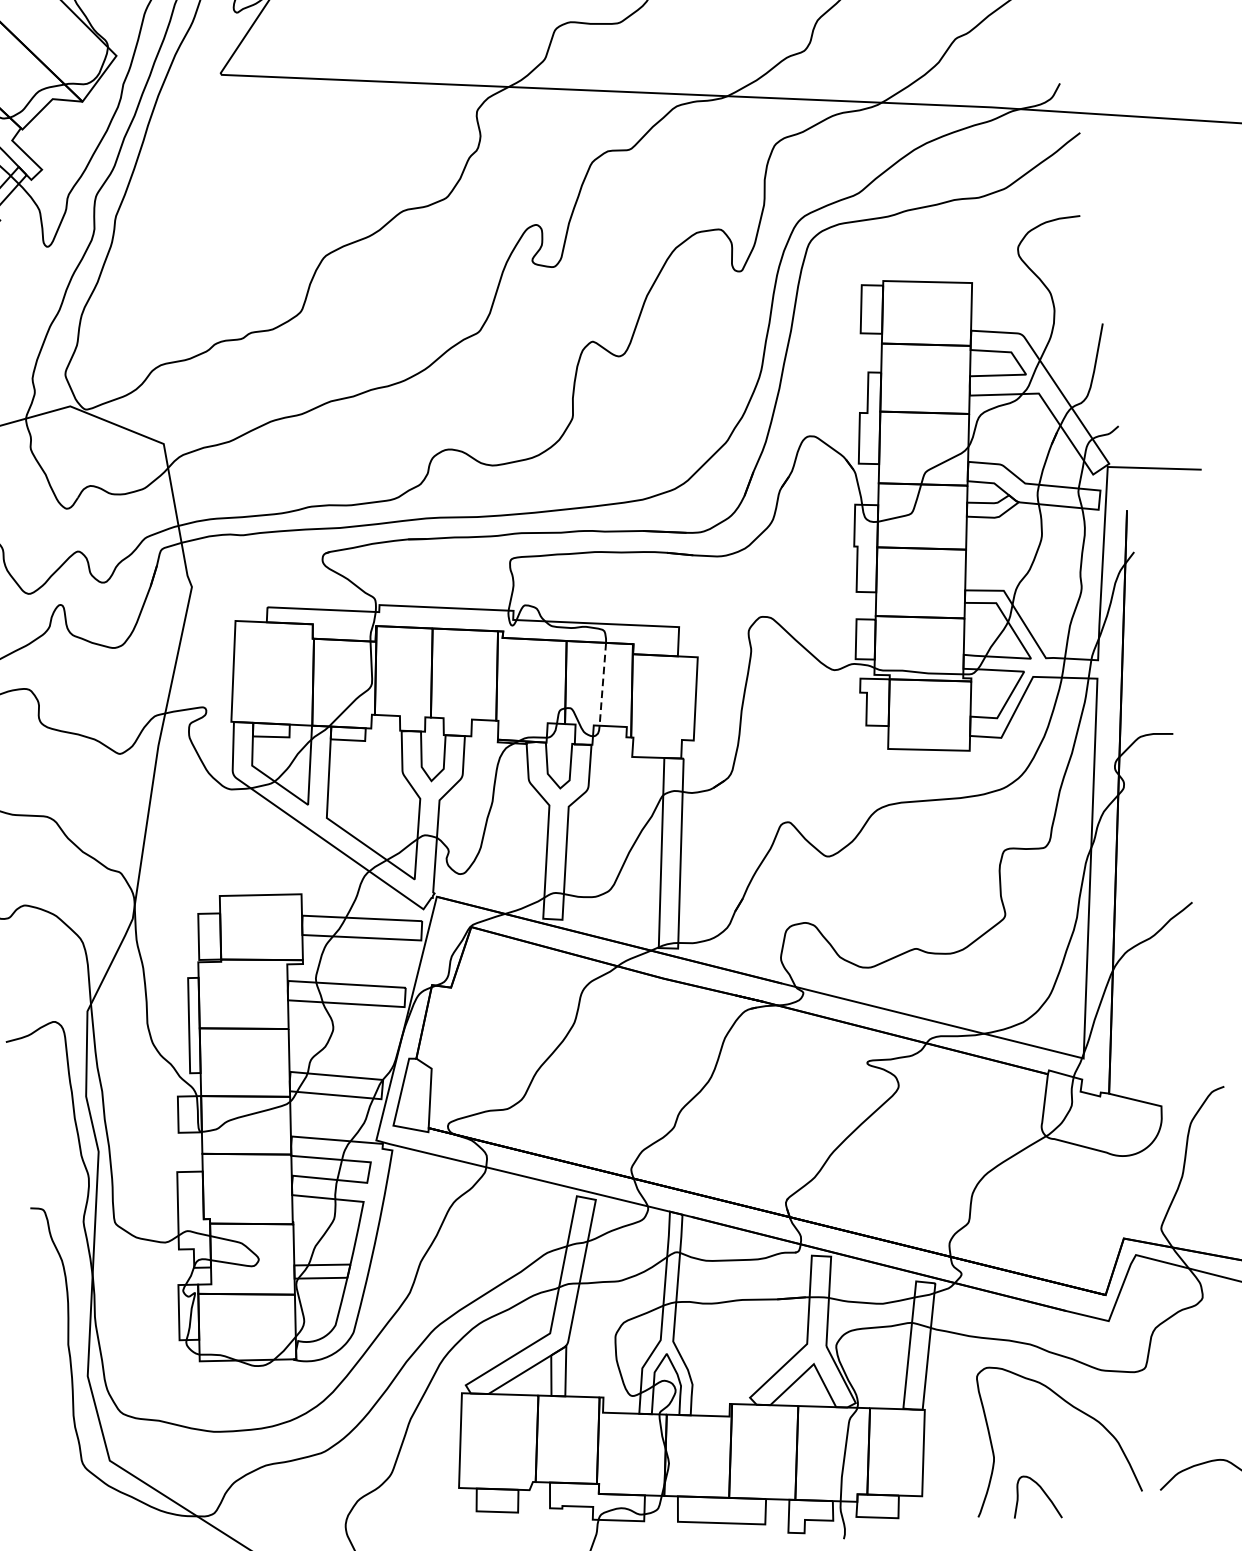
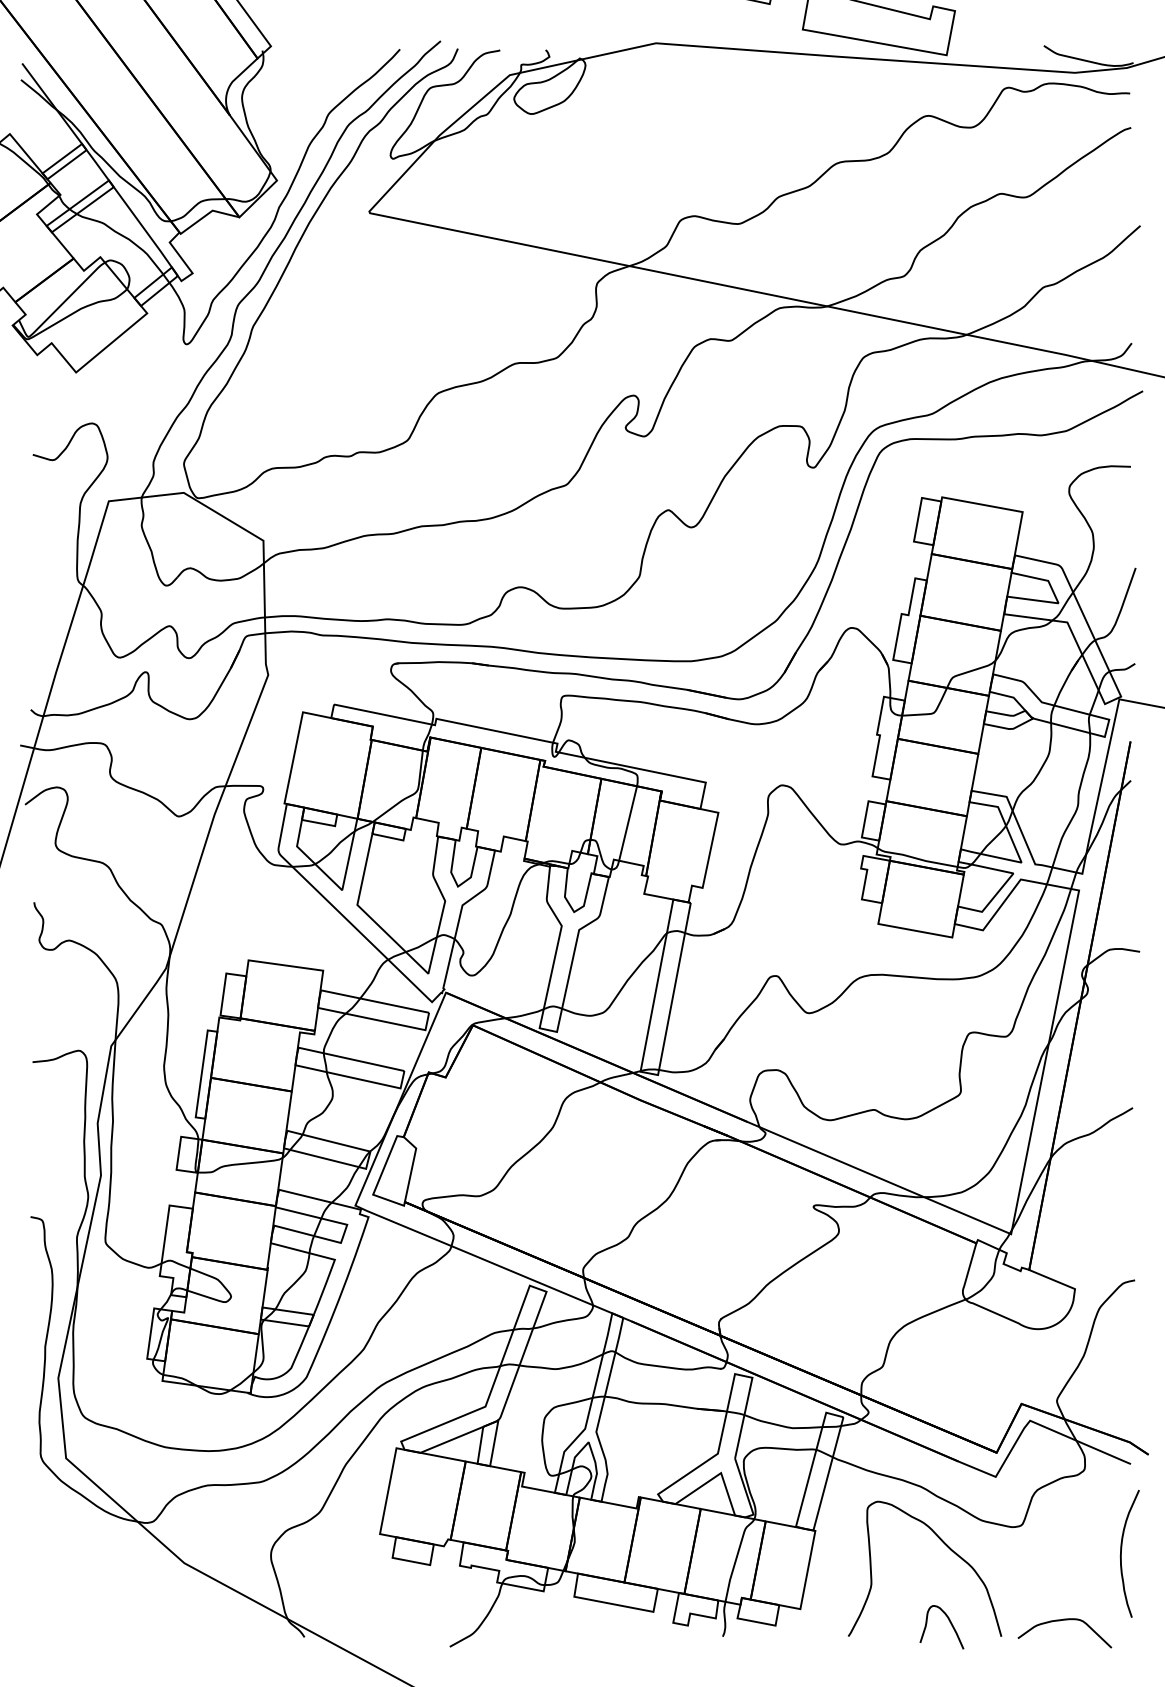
line: (602, 685) -> (627, 824), dashed -> solid
curve: (1042, 1491) -> (949, 1622), moved

